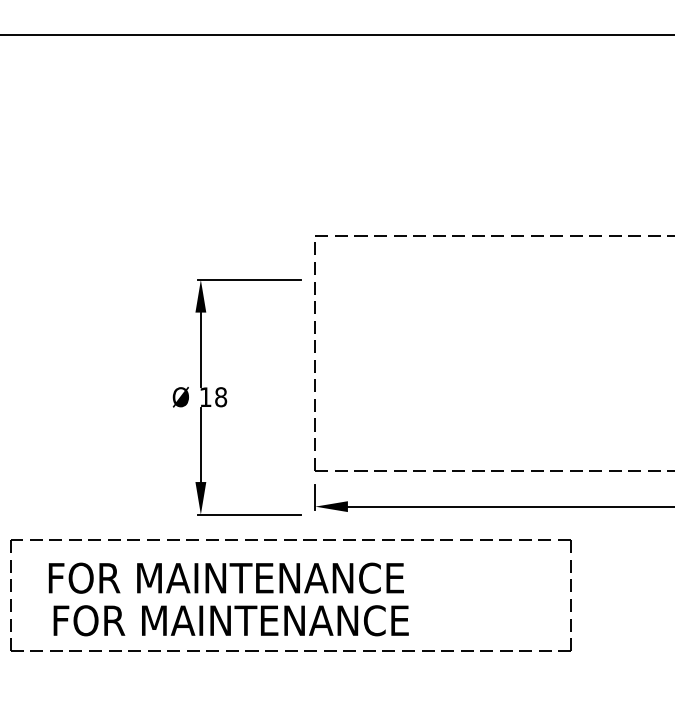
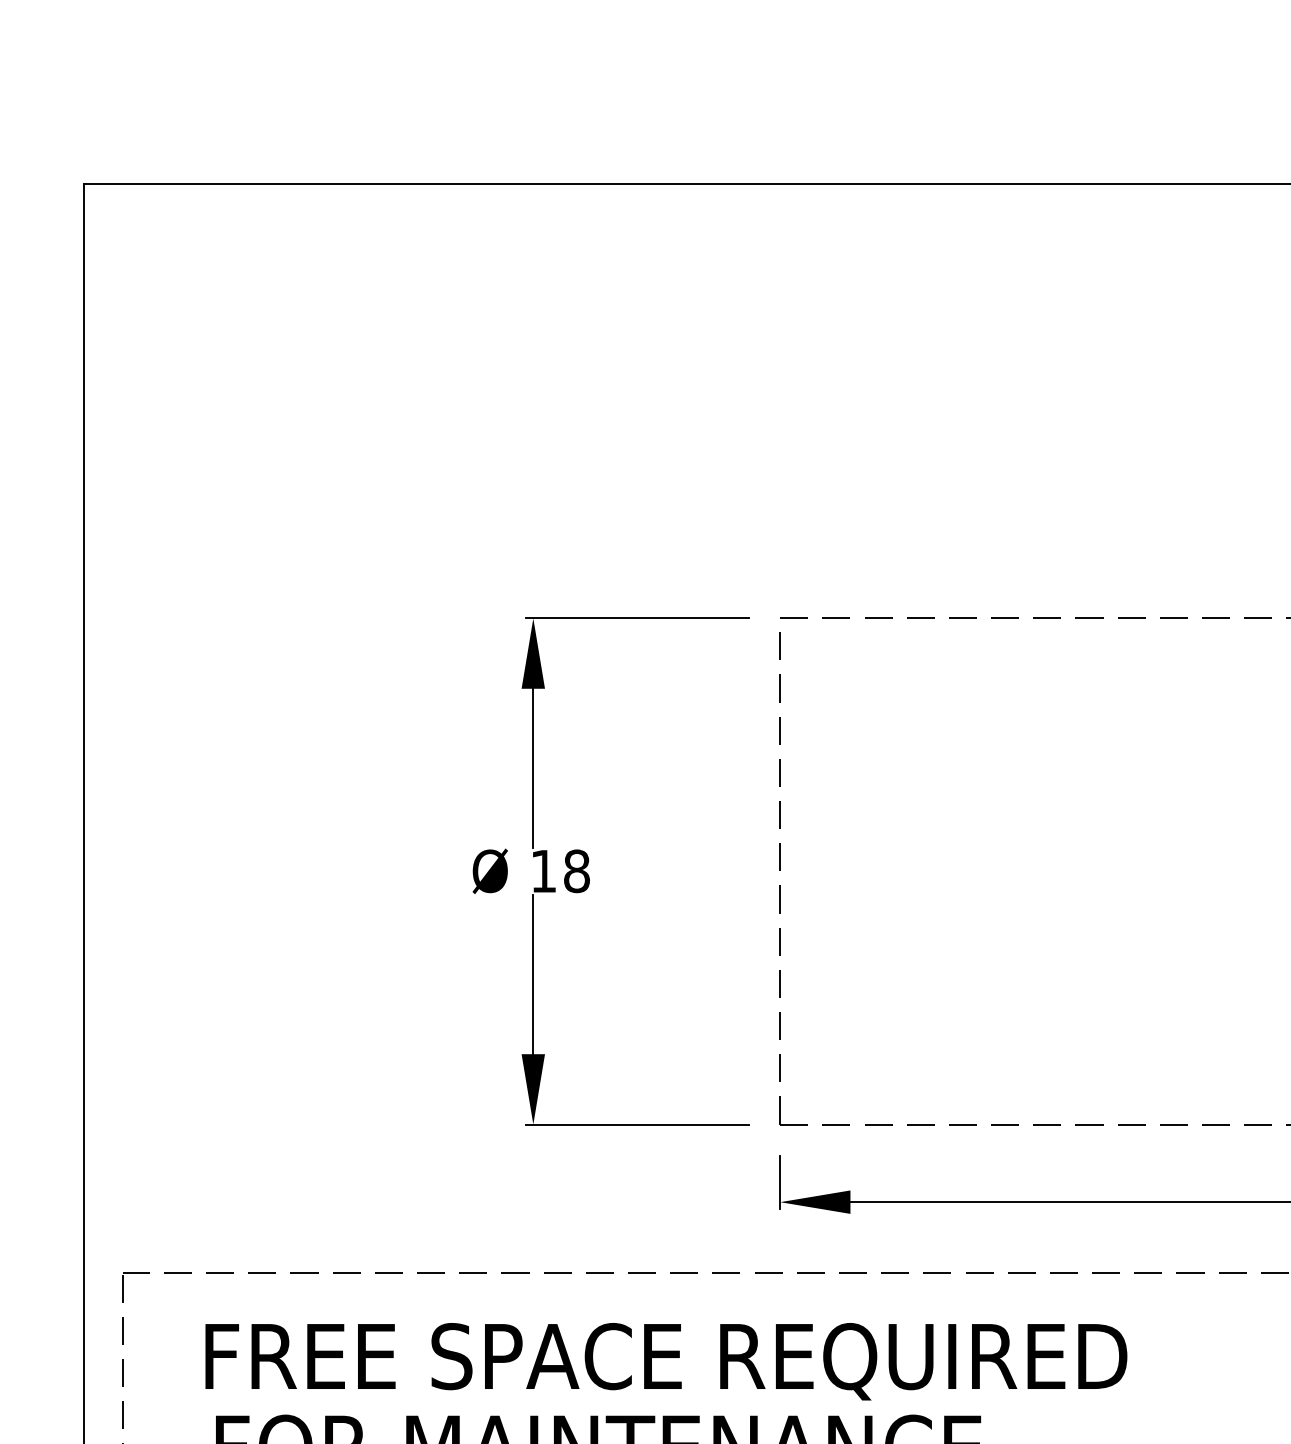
part: (227, 401) -> (590, 880), moved
text: (272, 580) -> (687, 1361), FOR MAINTENANCE -> FREE SPACE REQUIRED

